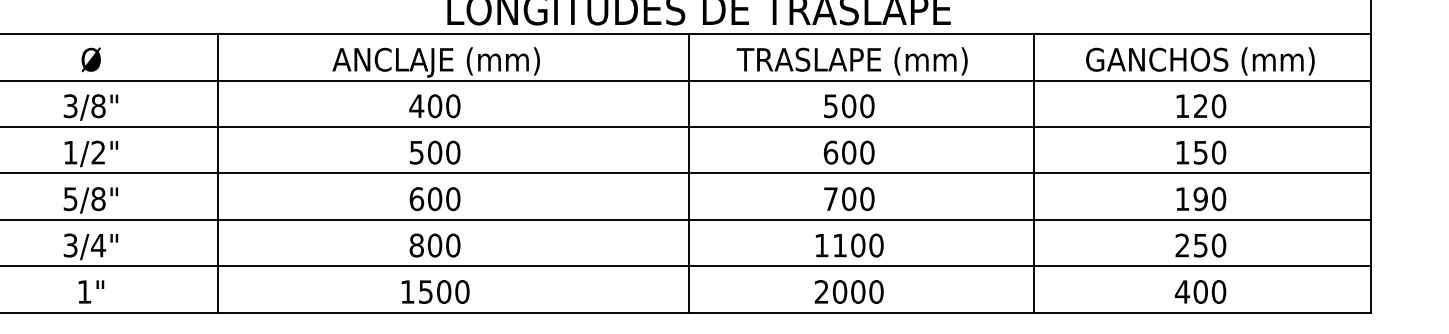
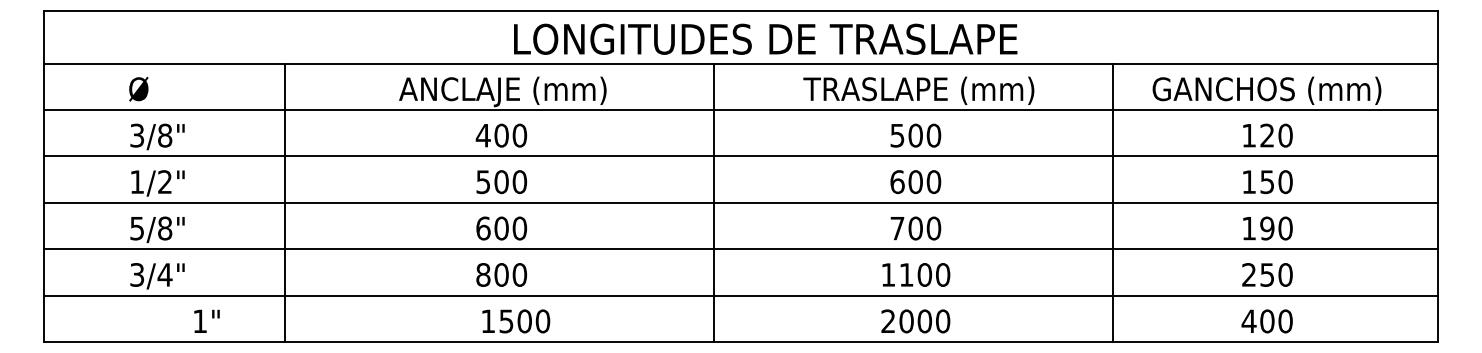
text: (90, 59) -> (138, 88), moved
line: (688, 173) -> (714, 202), moved
line: (1033, 173) -> (1112, 202), moved
text: (90, 291) -> (206, 320), moved
text: (435, 292) -> (516, 321), moved

